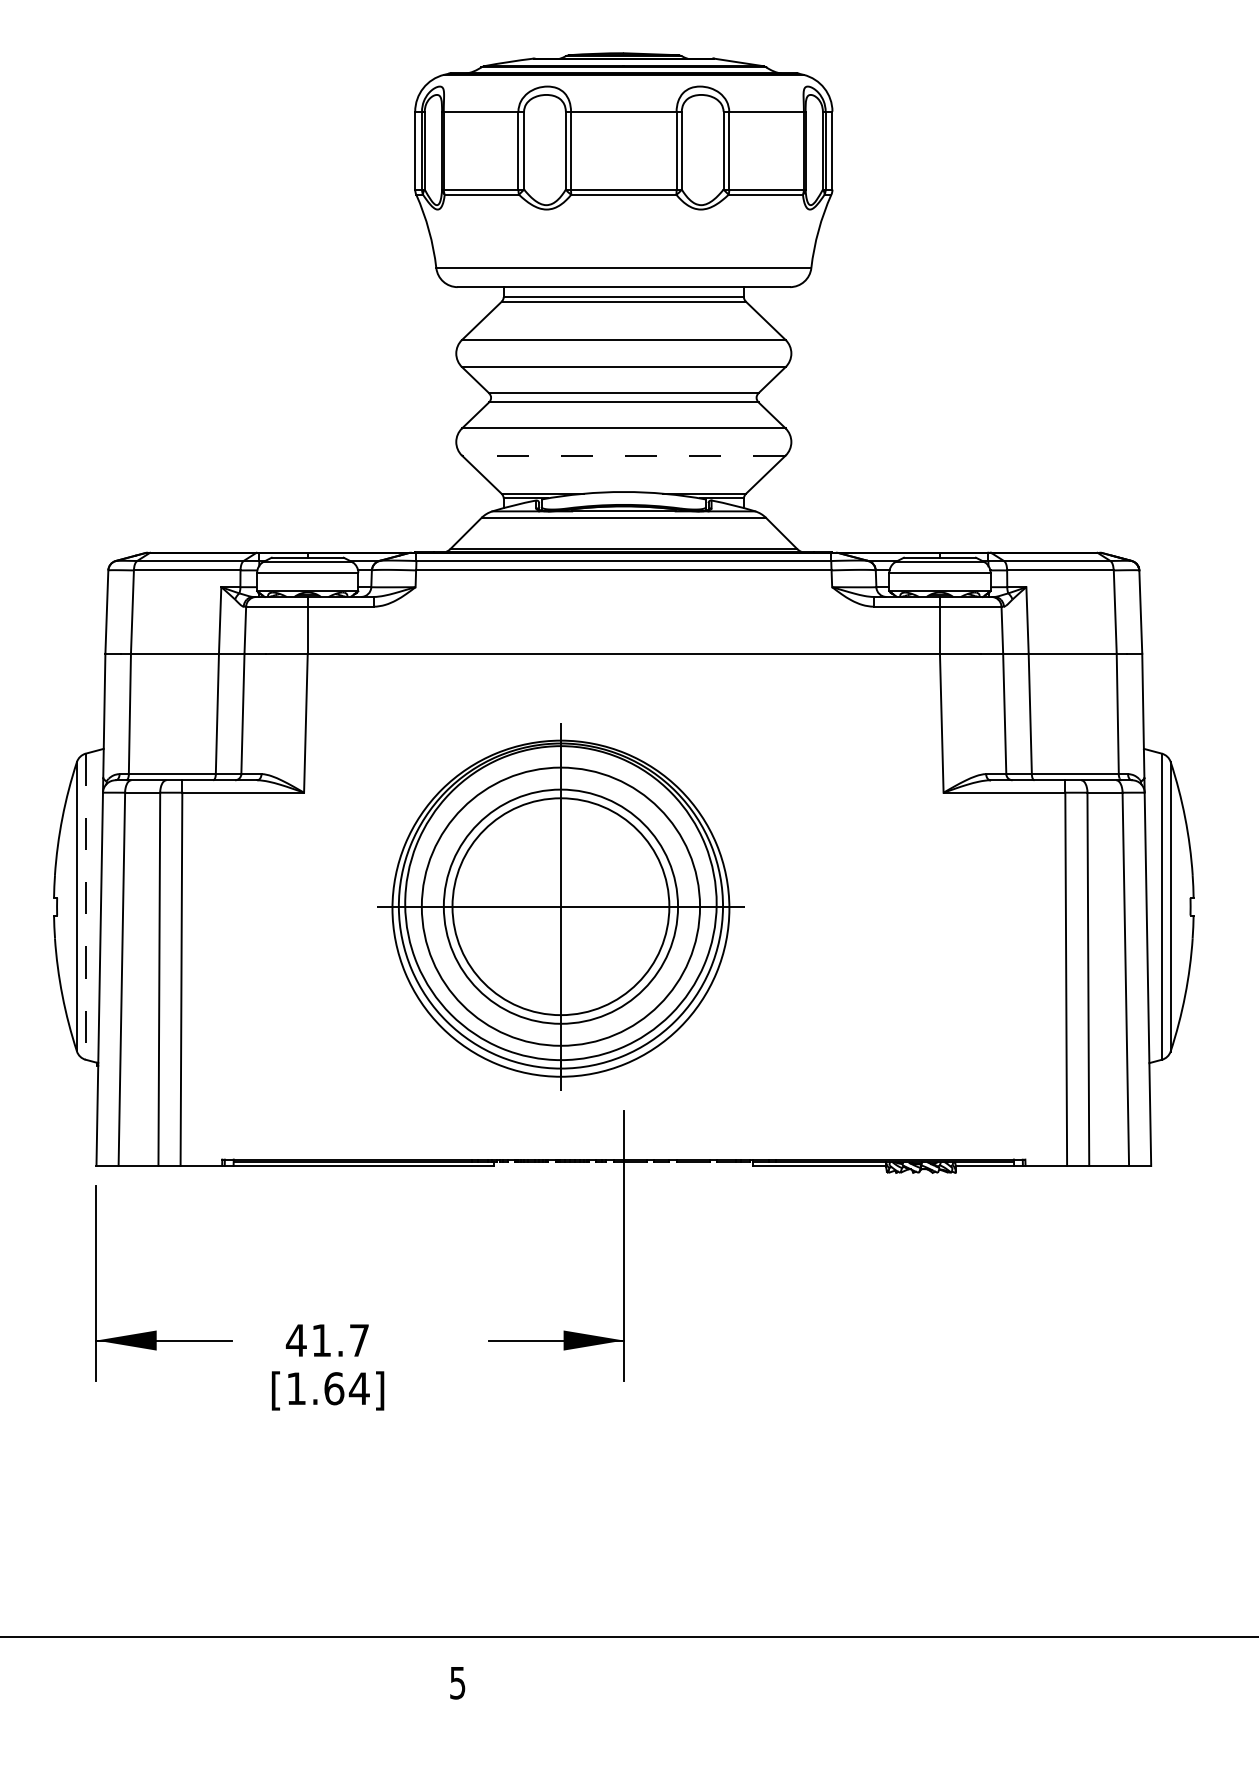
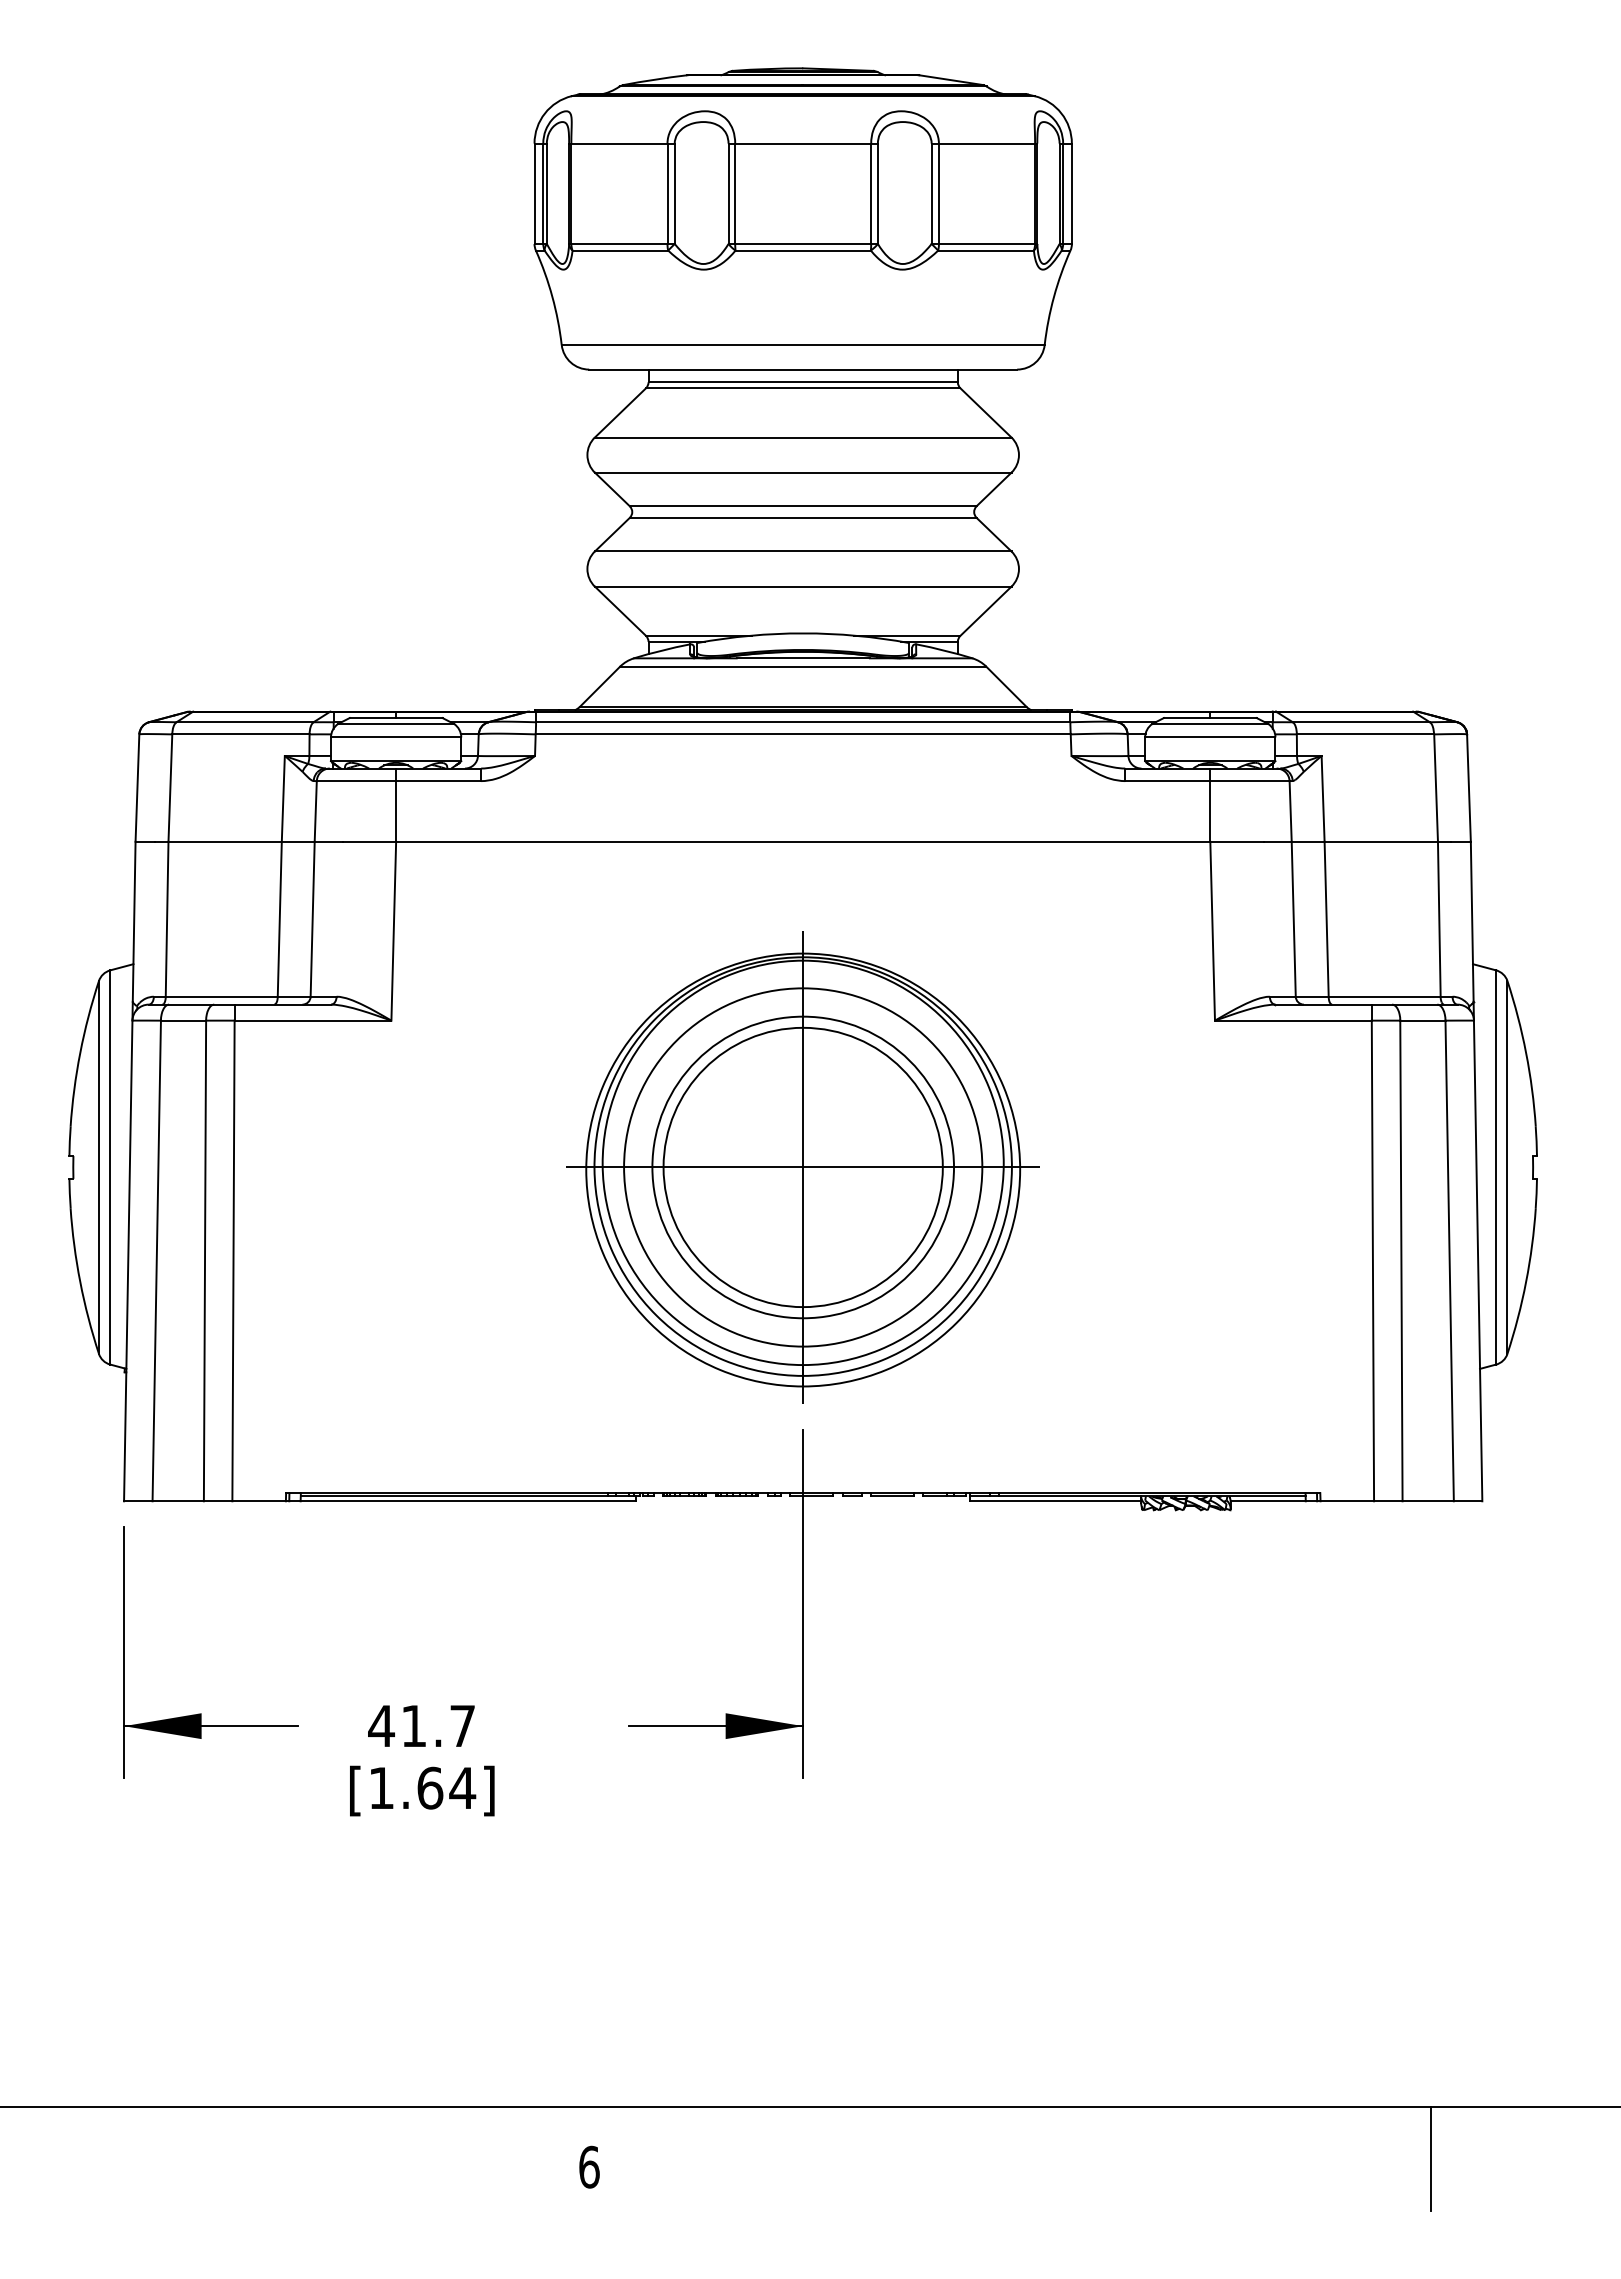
line: (623, 455) -> (802, 586), dashed -> solid
line: (85, 906) -> (110, 1167), dashed -> solid
part: (560, 906) -> (802, 1167), moved
line: (1111, 1676) -> (1431, 2158), added
text: (457, 1682) -> (589, 2166), 5 -> 6

